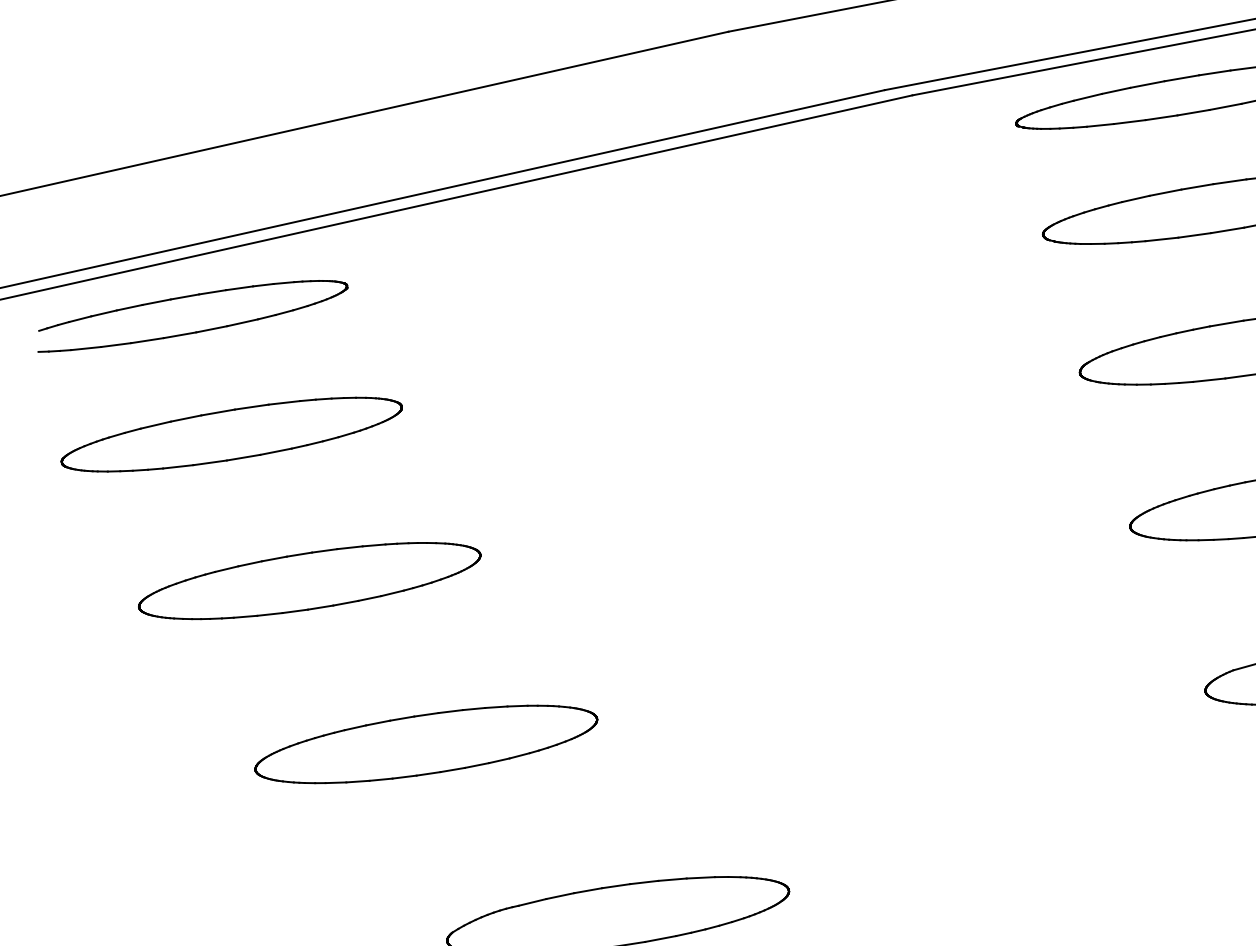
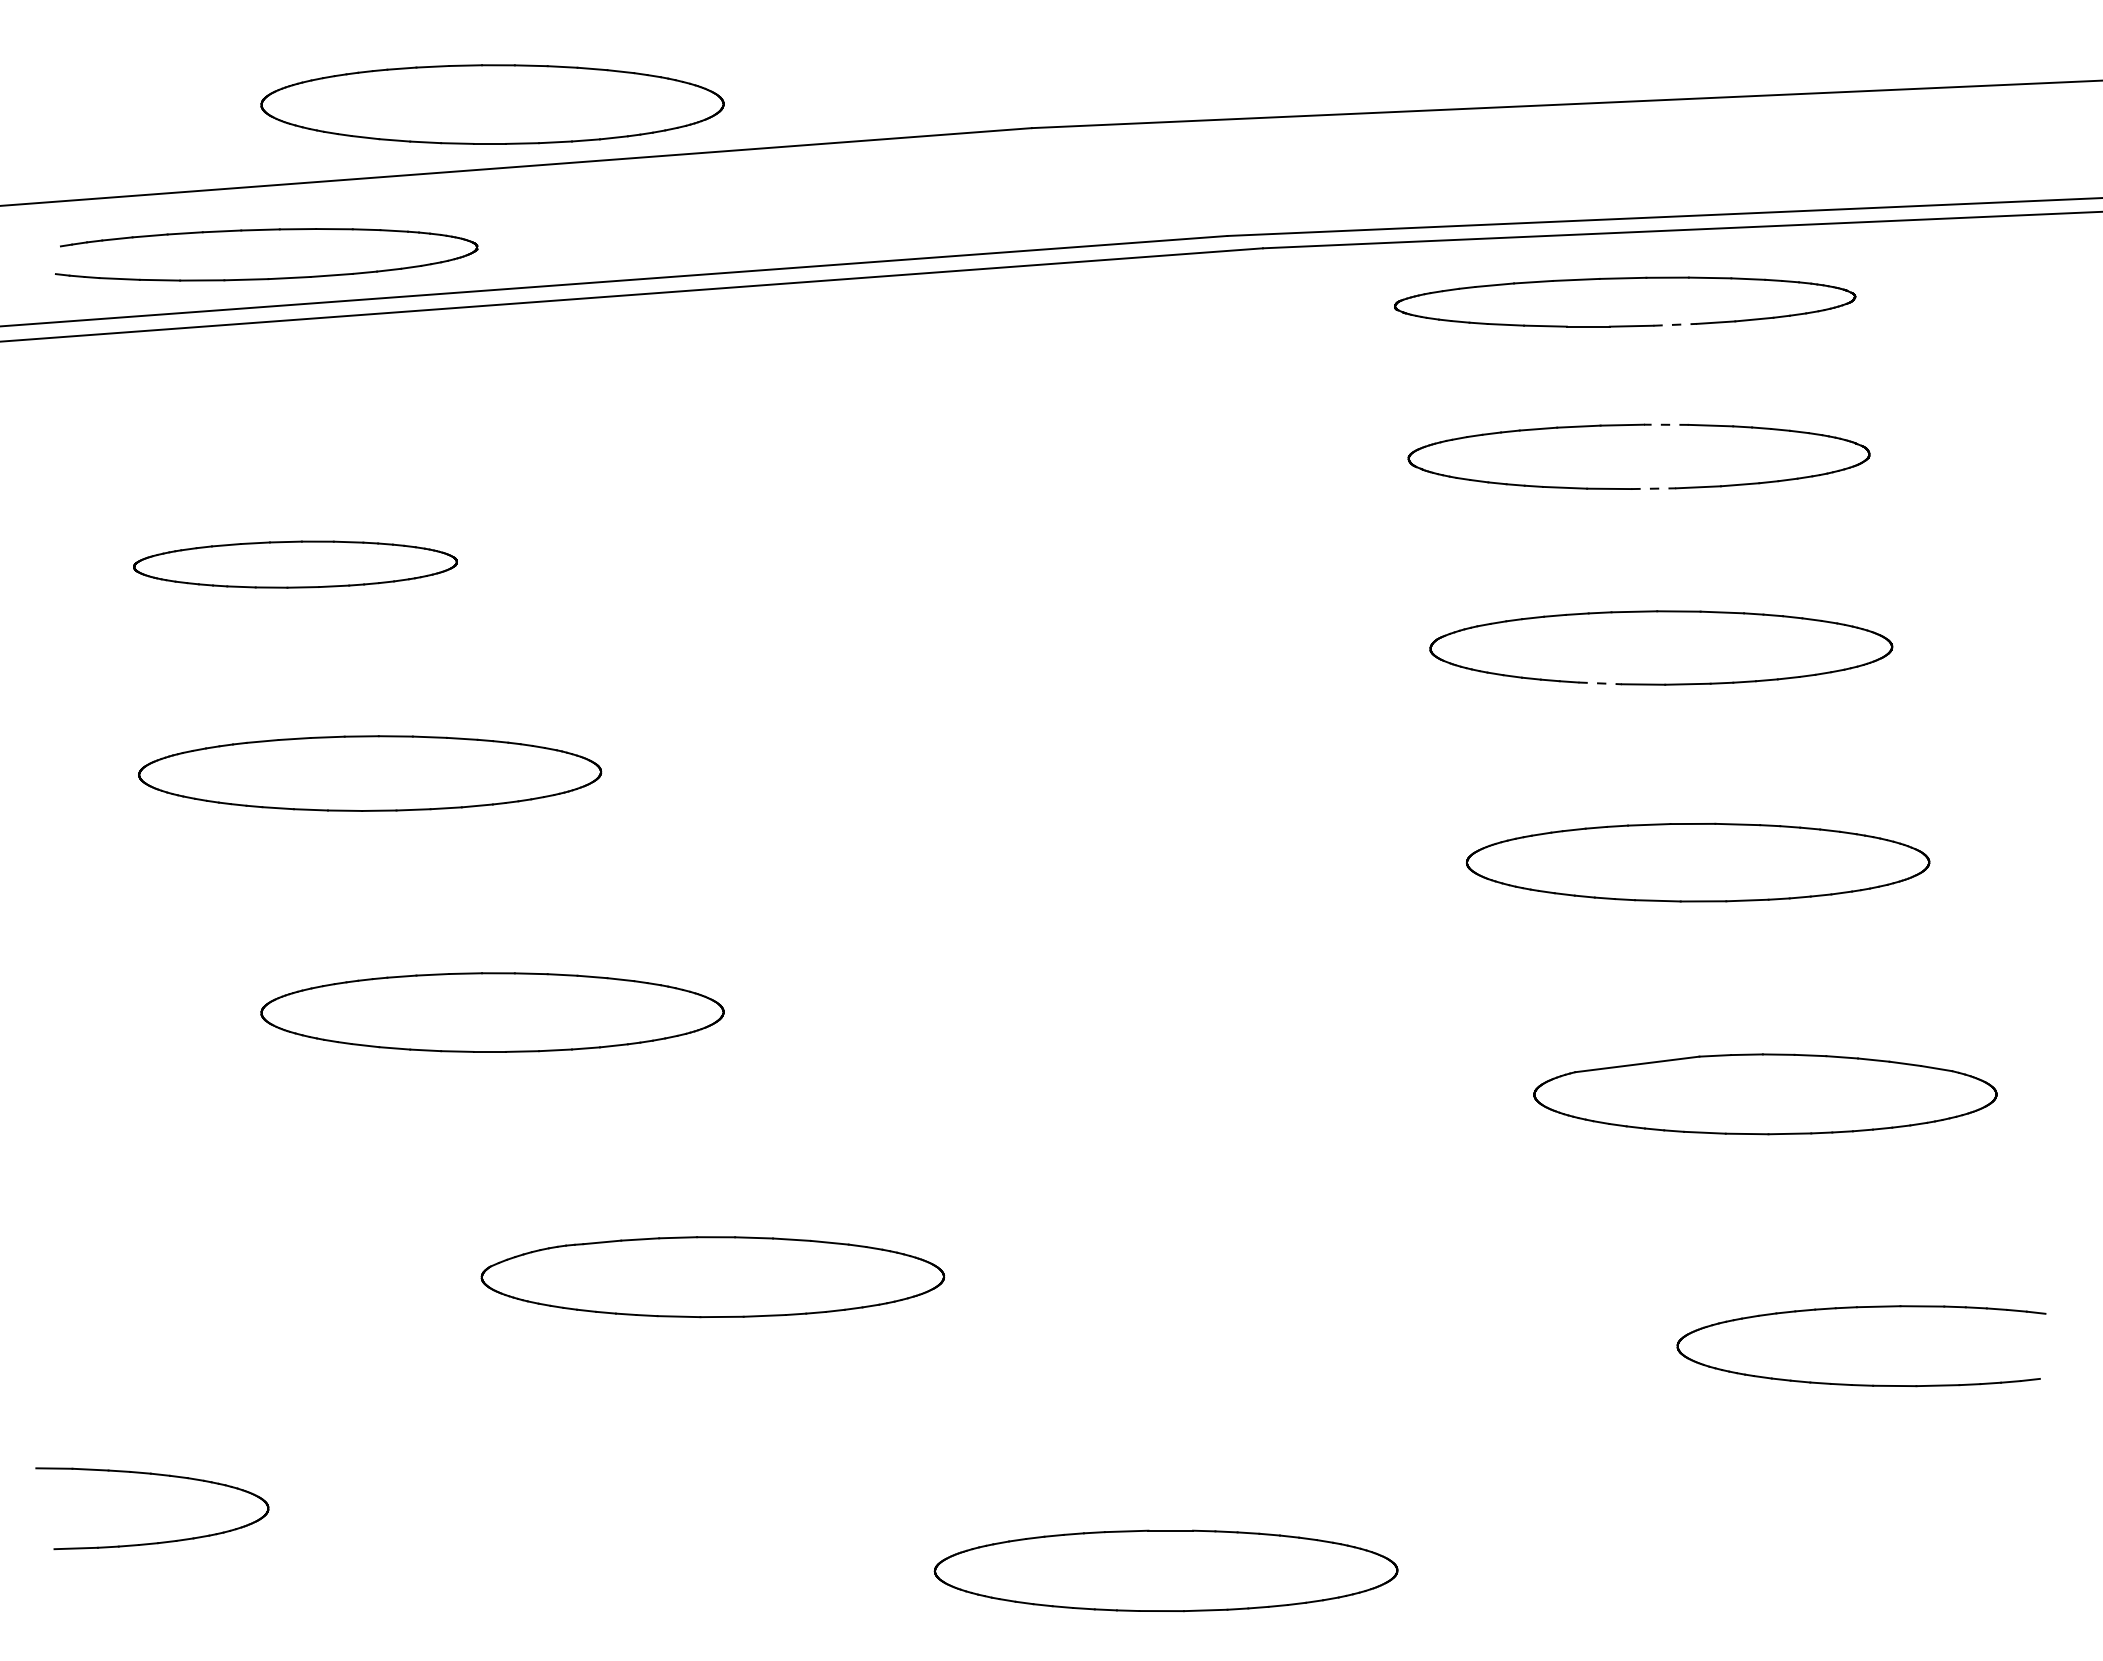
part: (327, 73) -> (492, 104), added
line: (1225, 106) -> (1675, 324), solid -> dashed
line: (1229, 181) -> (1665, 424), solid -> dashed
line: (1228, 230) -> (1654, 488), solid -> dashed
part: (189, 296) -> (266, 230), moved
line: (1209, 380) -> (1600, 683), solid -> dashed
part: (231, 434) -> (295, 564), size x0.7

